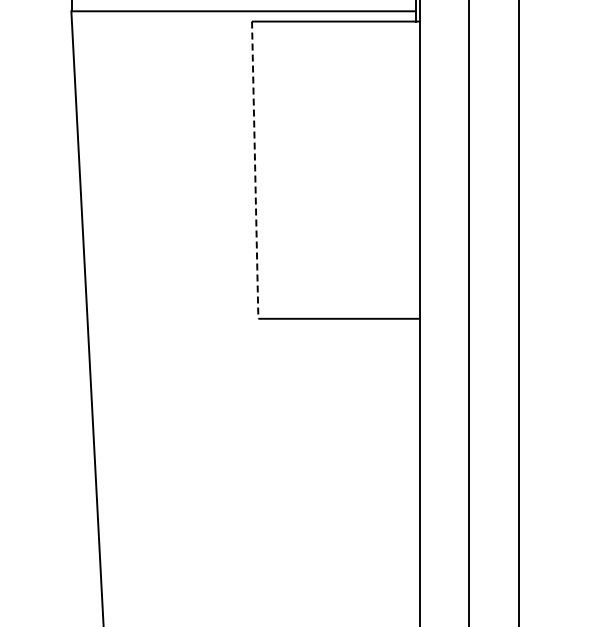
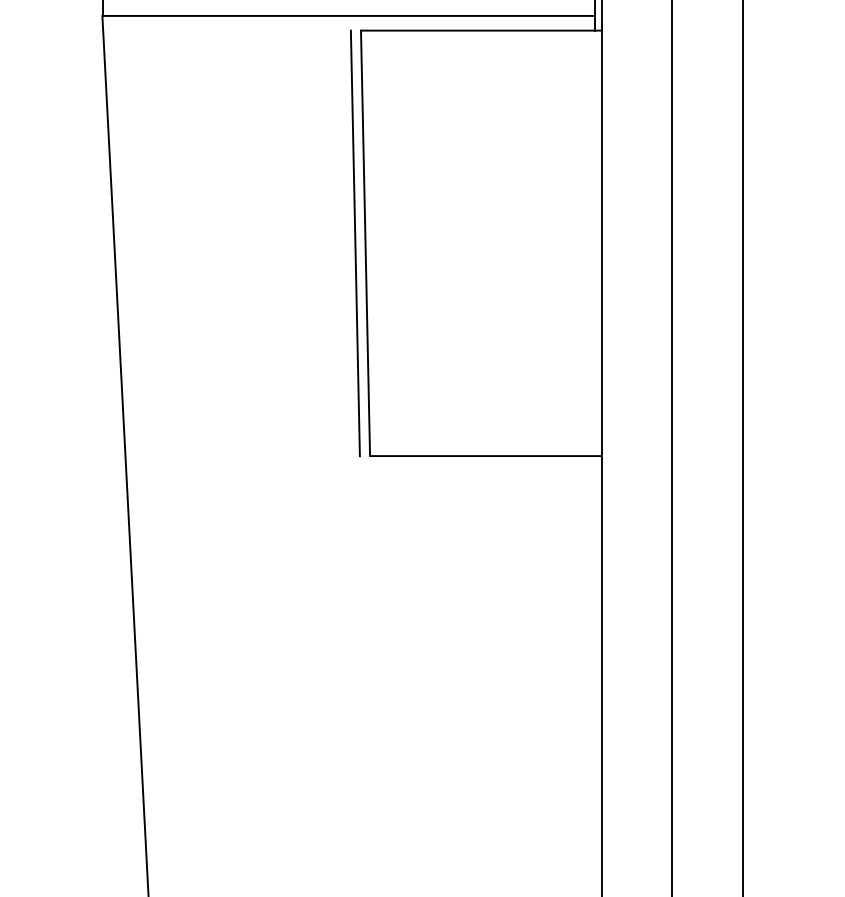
line: (247, 169) -> (354, 242), added
line: (255, 170) -> (365, 243), dashed -> solid

